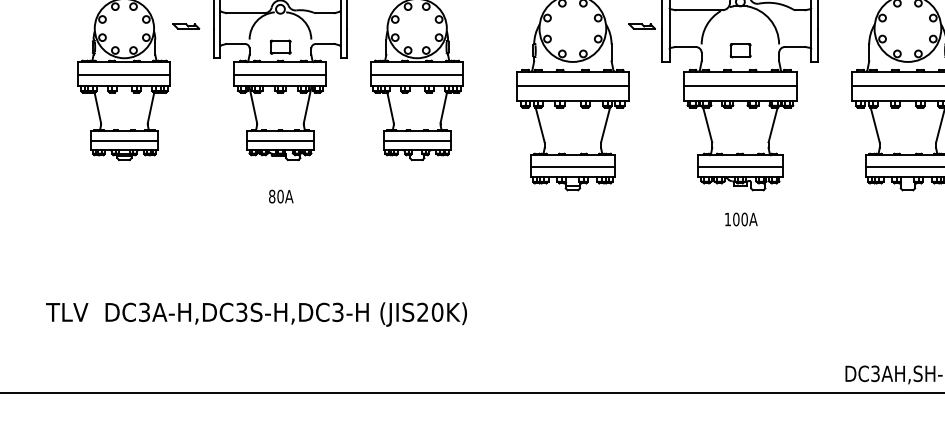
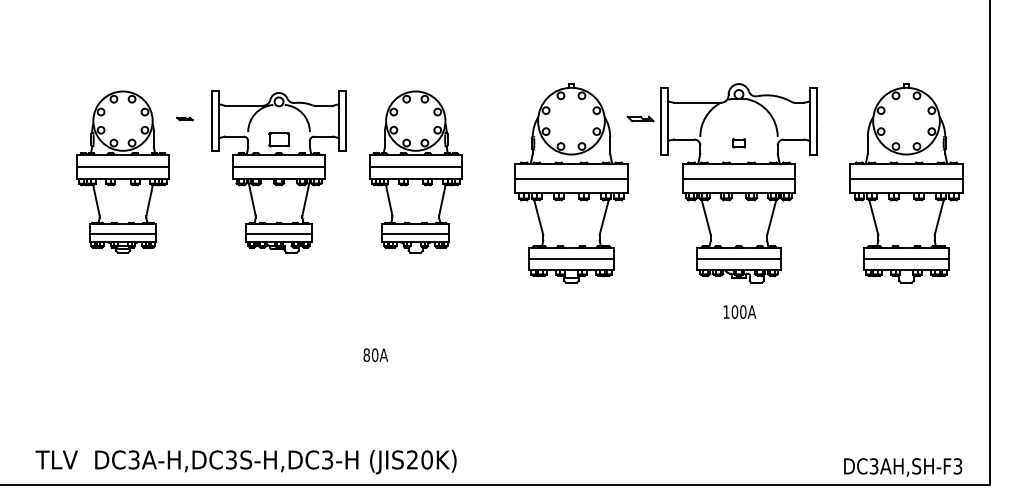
part: (185, 25) -> (184, 118), size x0.6
part: (739, 50) -> (738, 143), size x0.6
text: (280, 195) -> (375, 354), moved
text: (255, 313) -> (245, 461), moved

